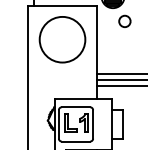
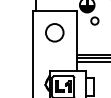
circle: (62, 39) -> (54, 32), size x0.6

